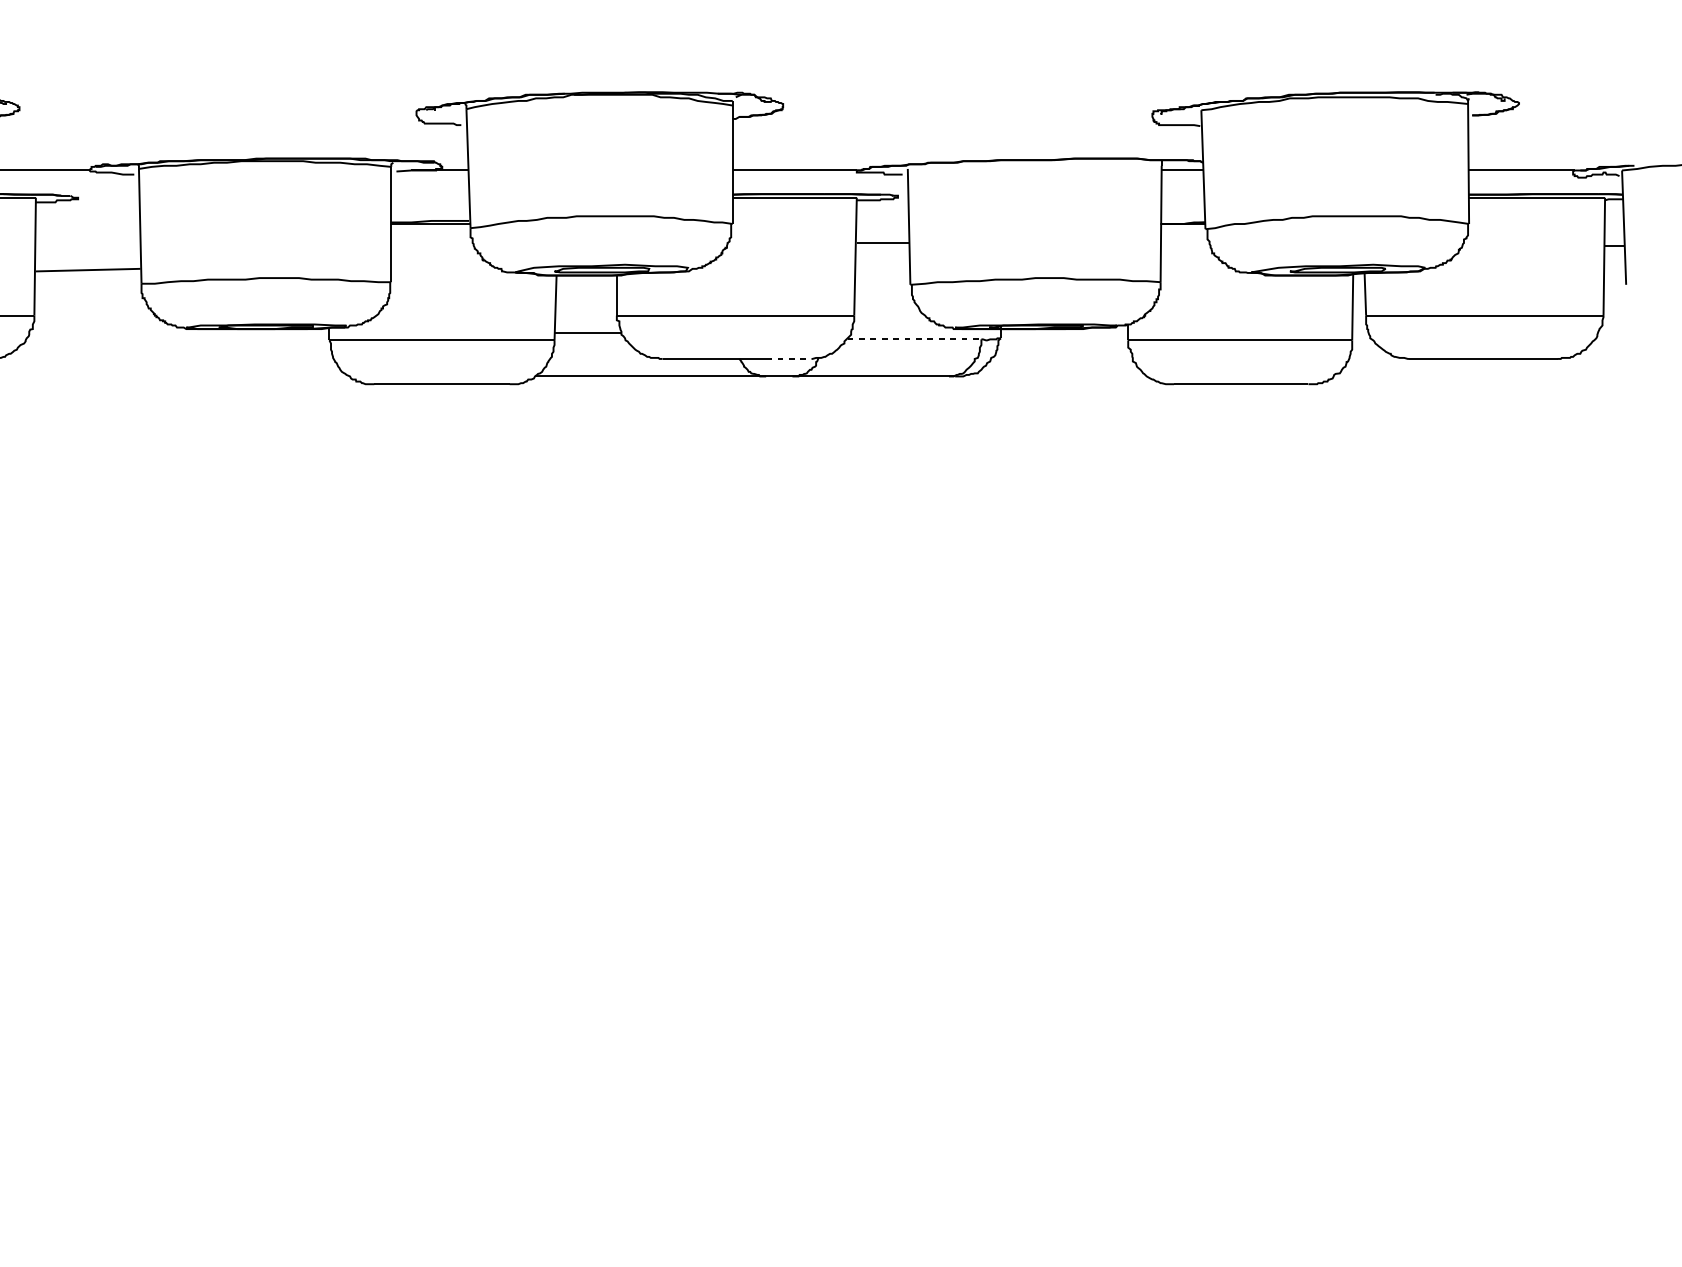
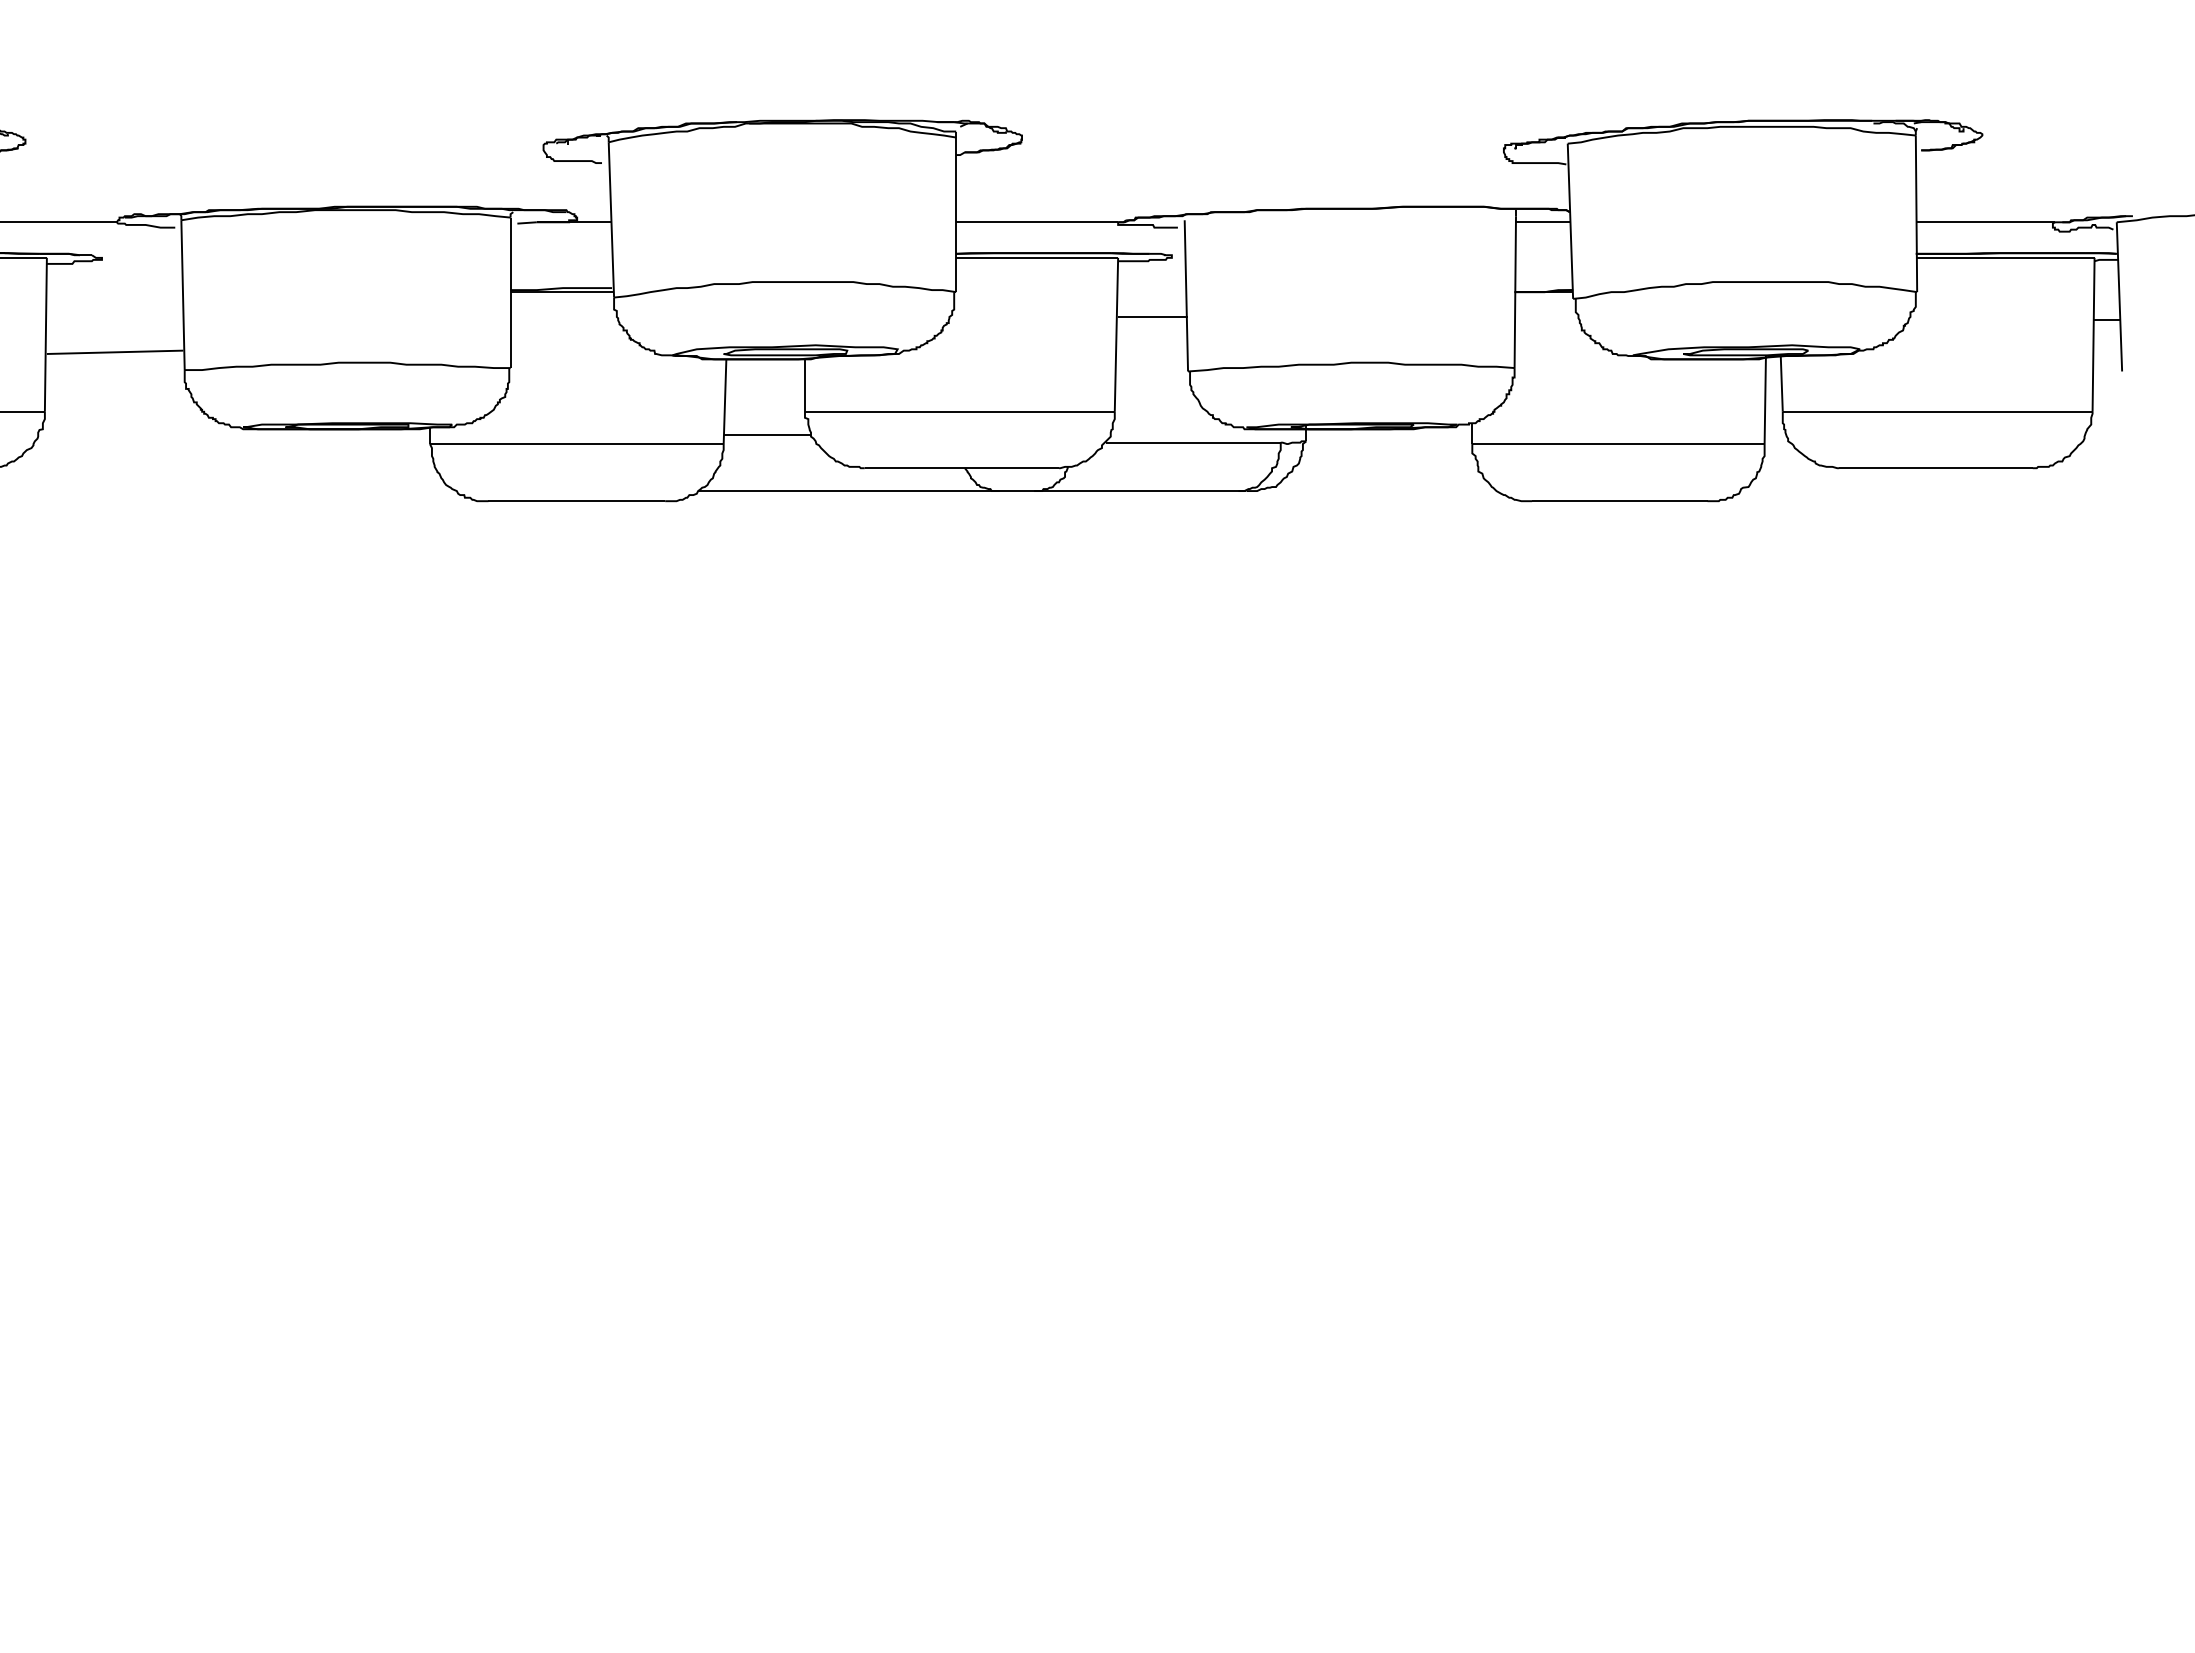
line: (914, 339) -> (1193, 442), dashed -> solid
line: (788, 359) -> (1029, 468), dashed -> solid

